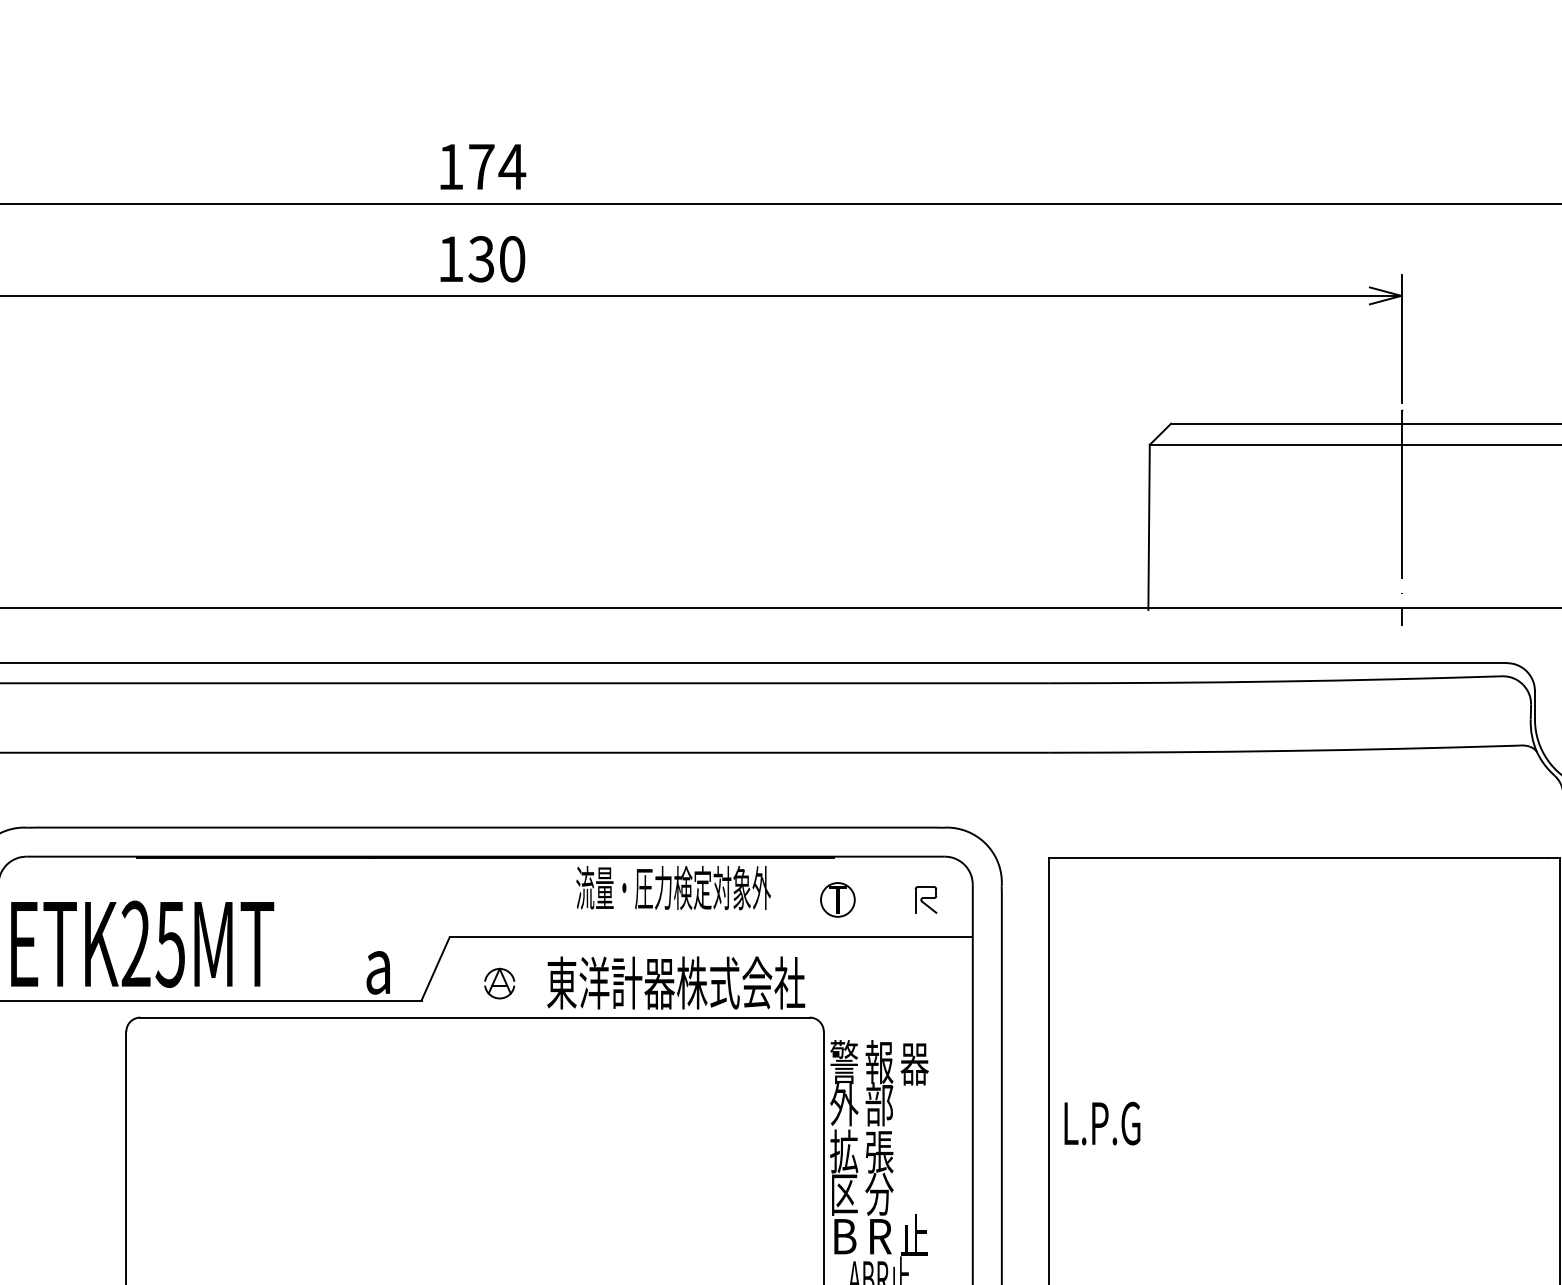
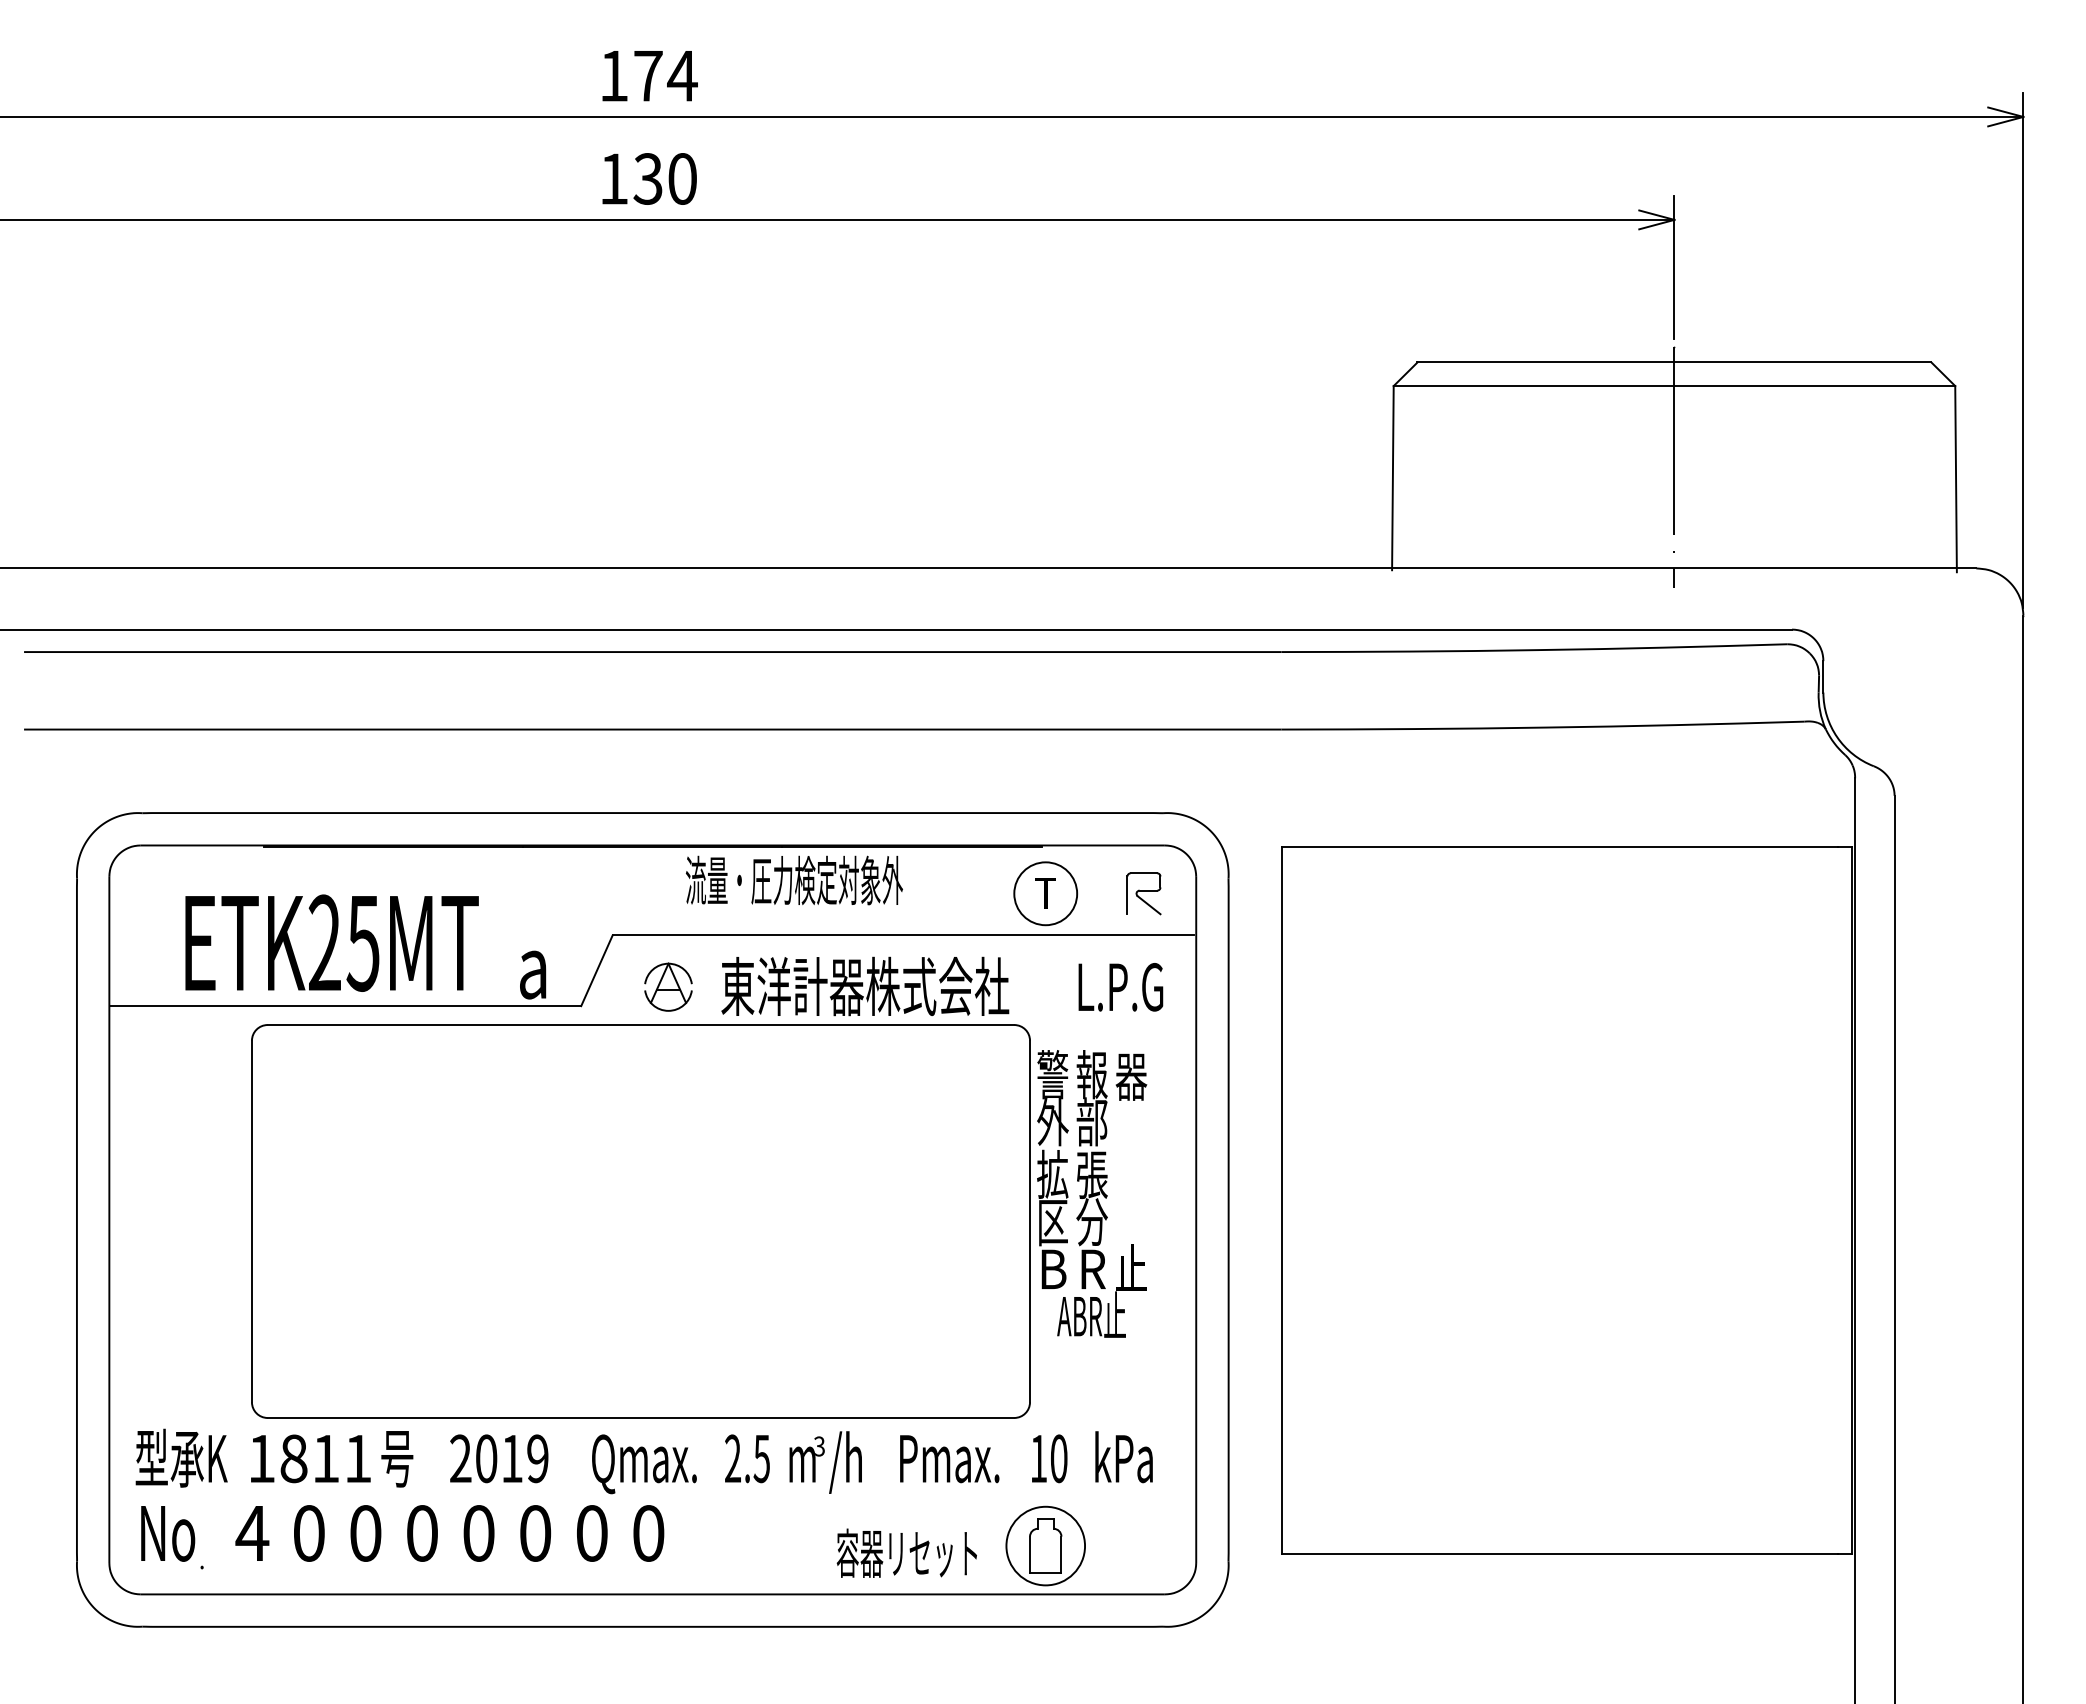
text: (673, 888) -> (794, 880), moved
circle: (837, 899) -> (1045, 893), size x1.67
part: (925, 899) -> (1143, 893), size x1.43
text: (142, 943) -> (331, 942), moved
part: (499, 983) -> (668, 986), size x1.43
text: (1102, 1123) -> (1120, 987), moved

